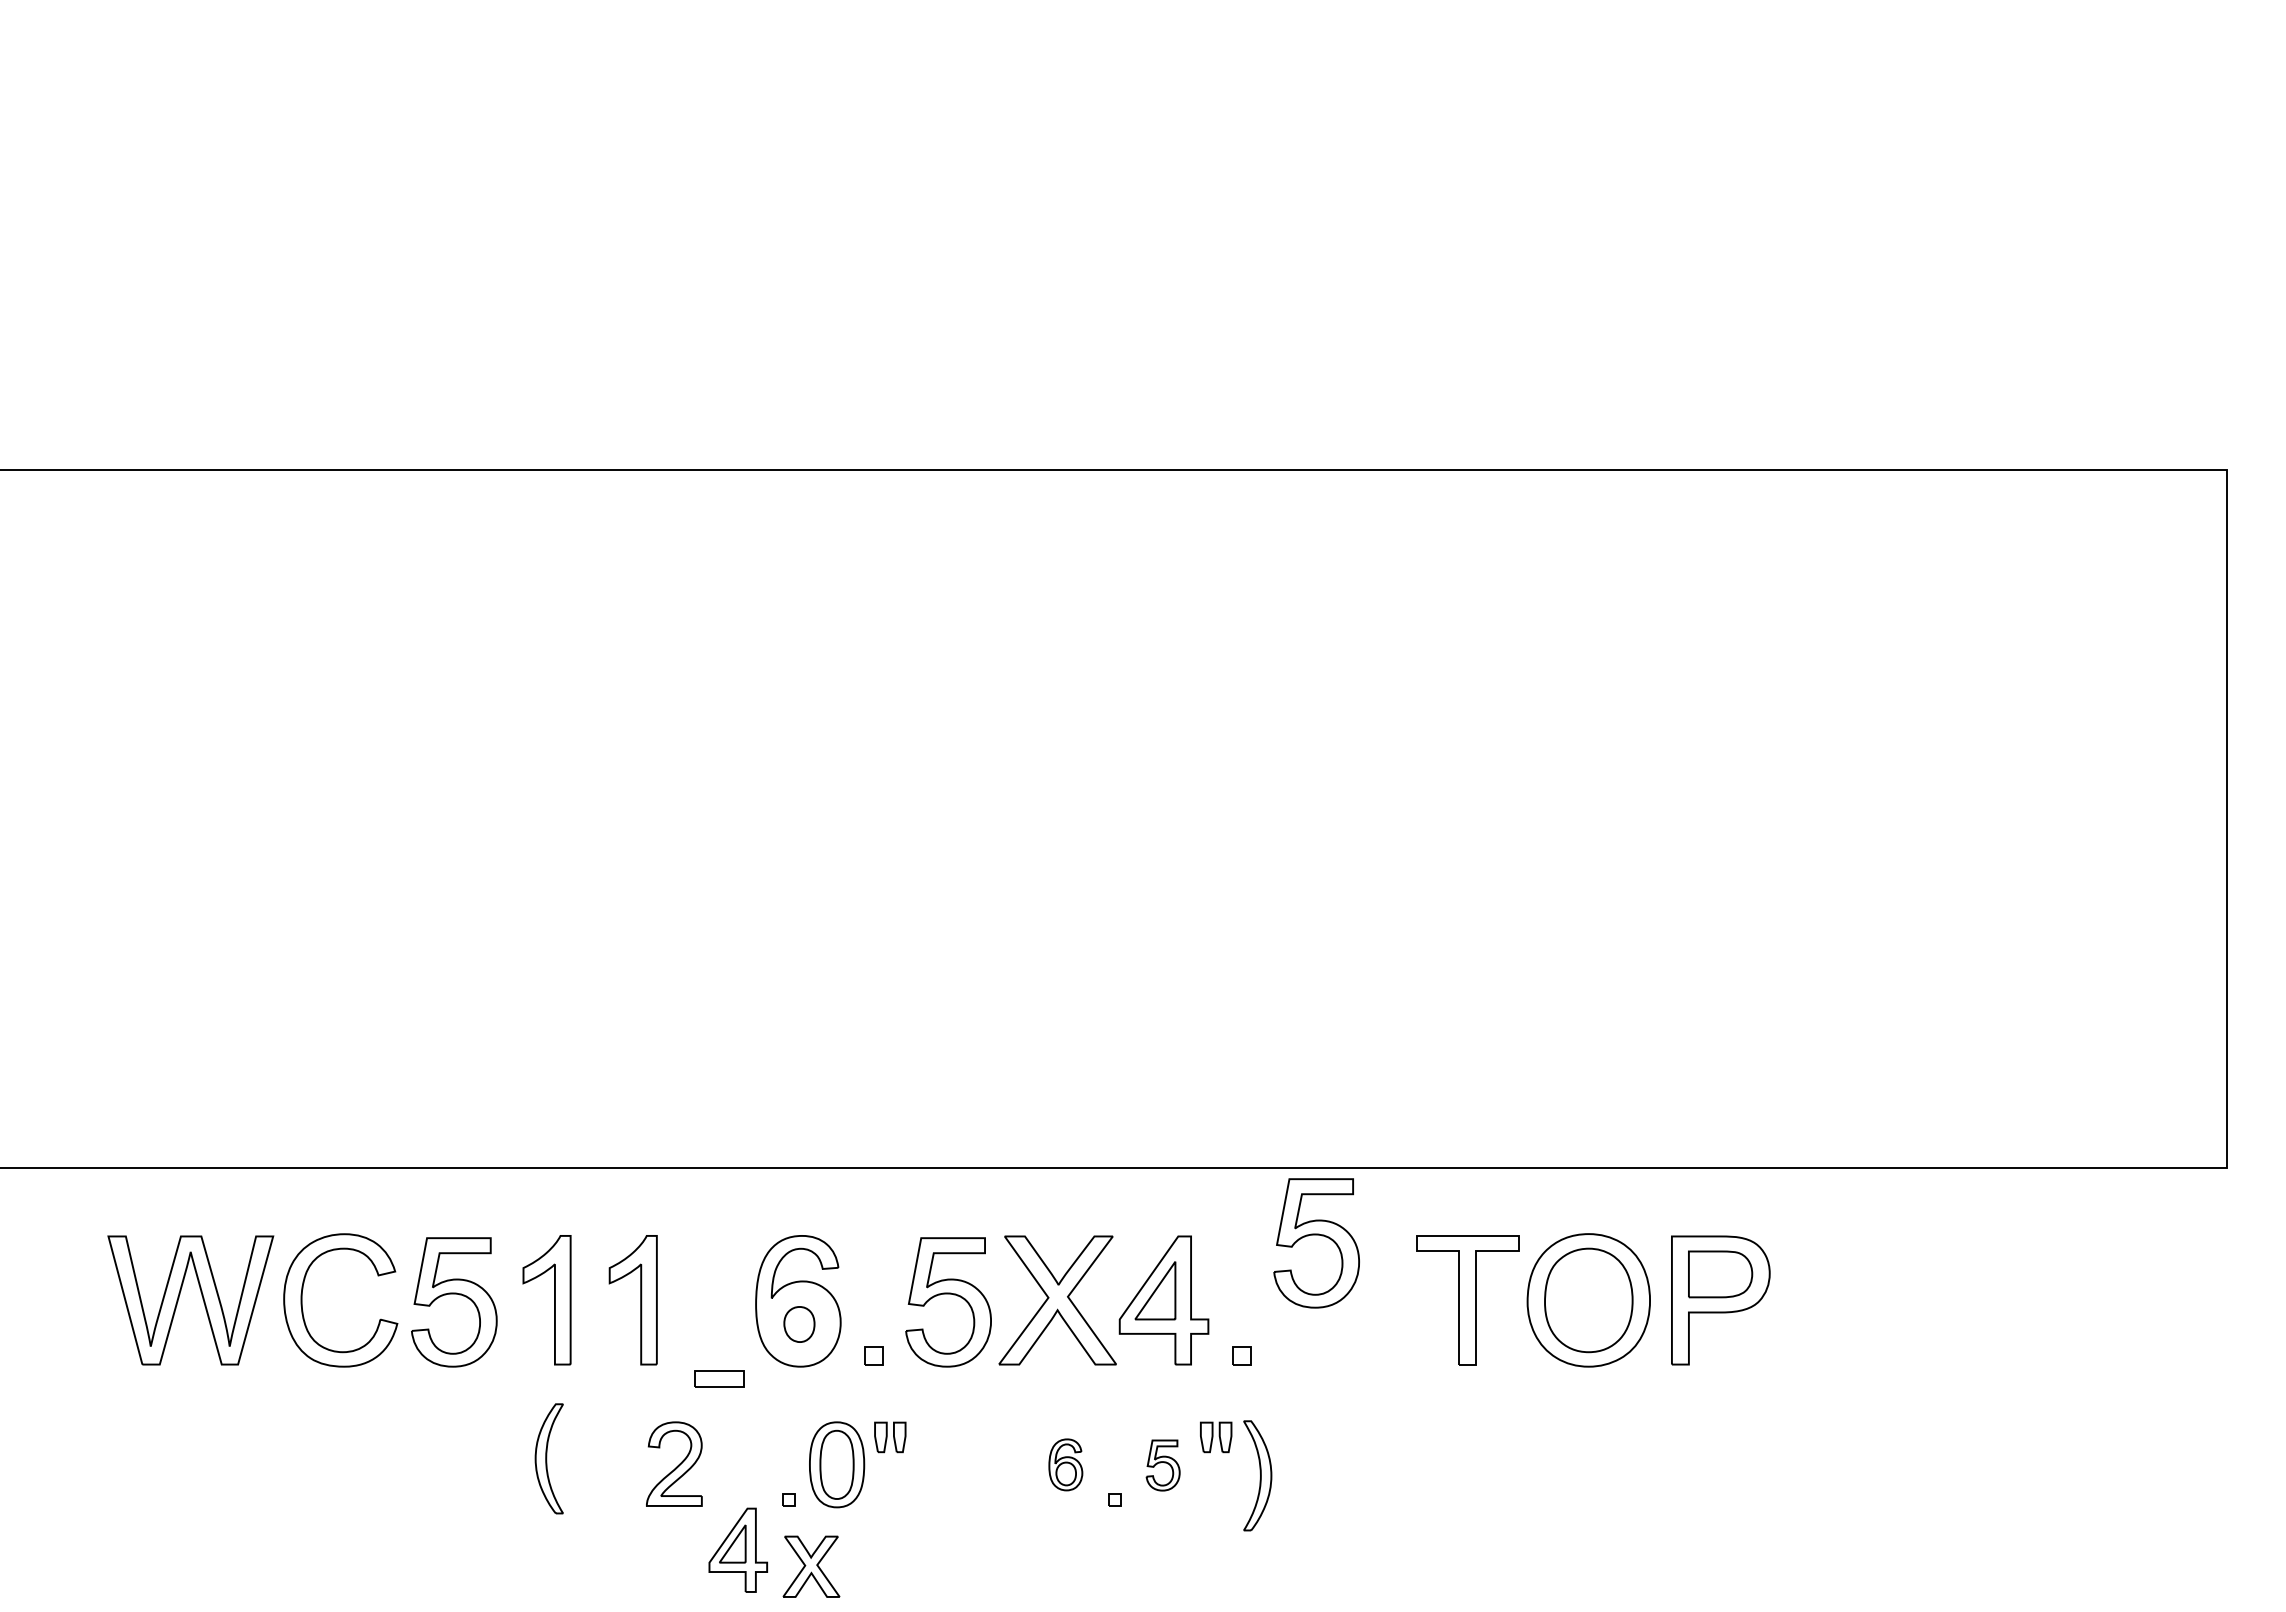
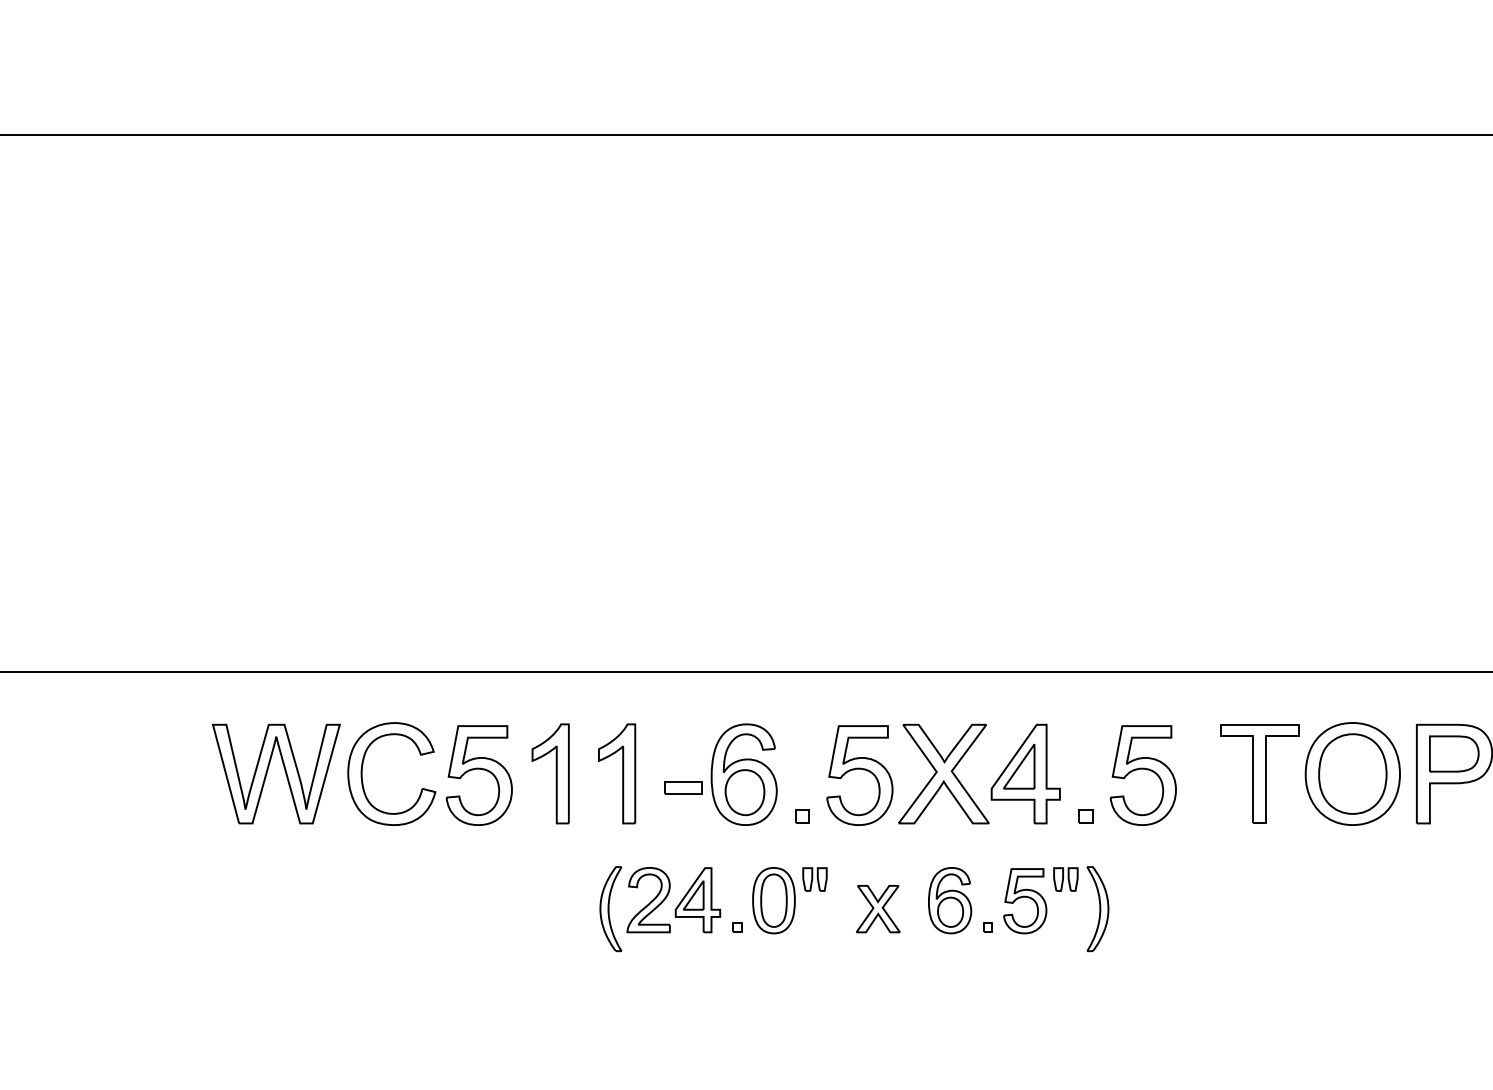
part: (1316, 1235) -> (1143, 769), moved
part: (799, 1324) -> (745, 792), size x1.67
part: (719, 1378) -> (683, 787), moved
part: (548, 1458) -> (610, 908), moved
part: (1065, 1464) -> (949, 900), size x1.67
part: (1162, 1465) -> (1024, 901), size x1.67
part: (737, 1549) -> (697, 899), moved
part: (811, 1566) -> (878, 908), moved

